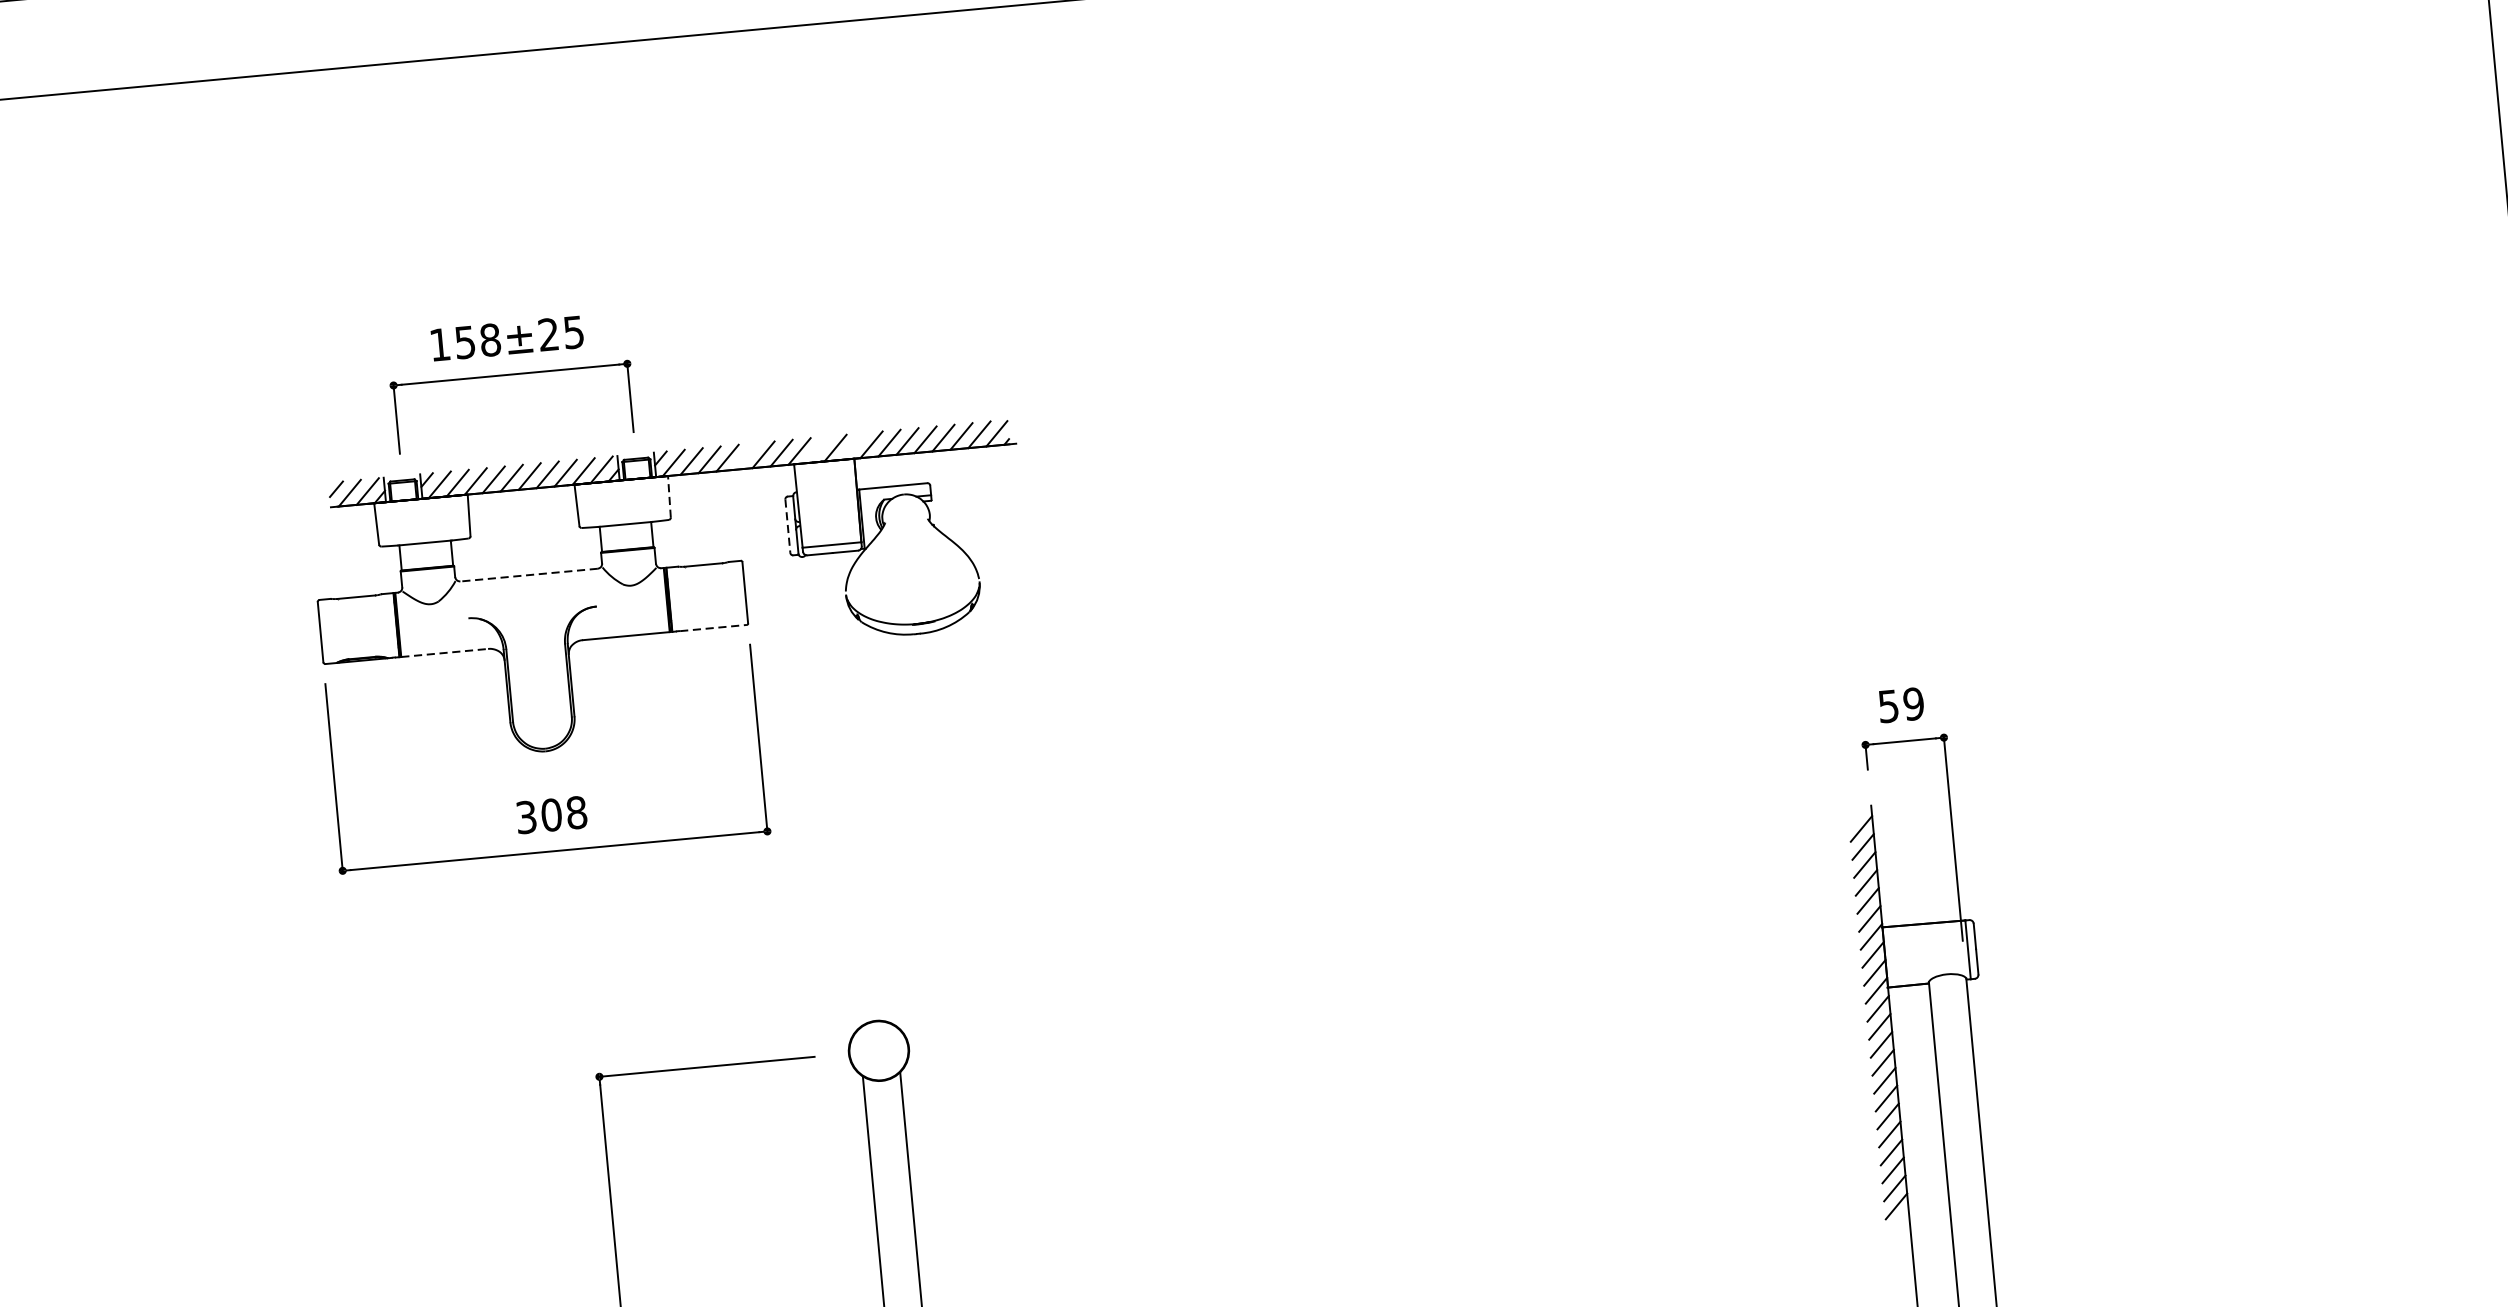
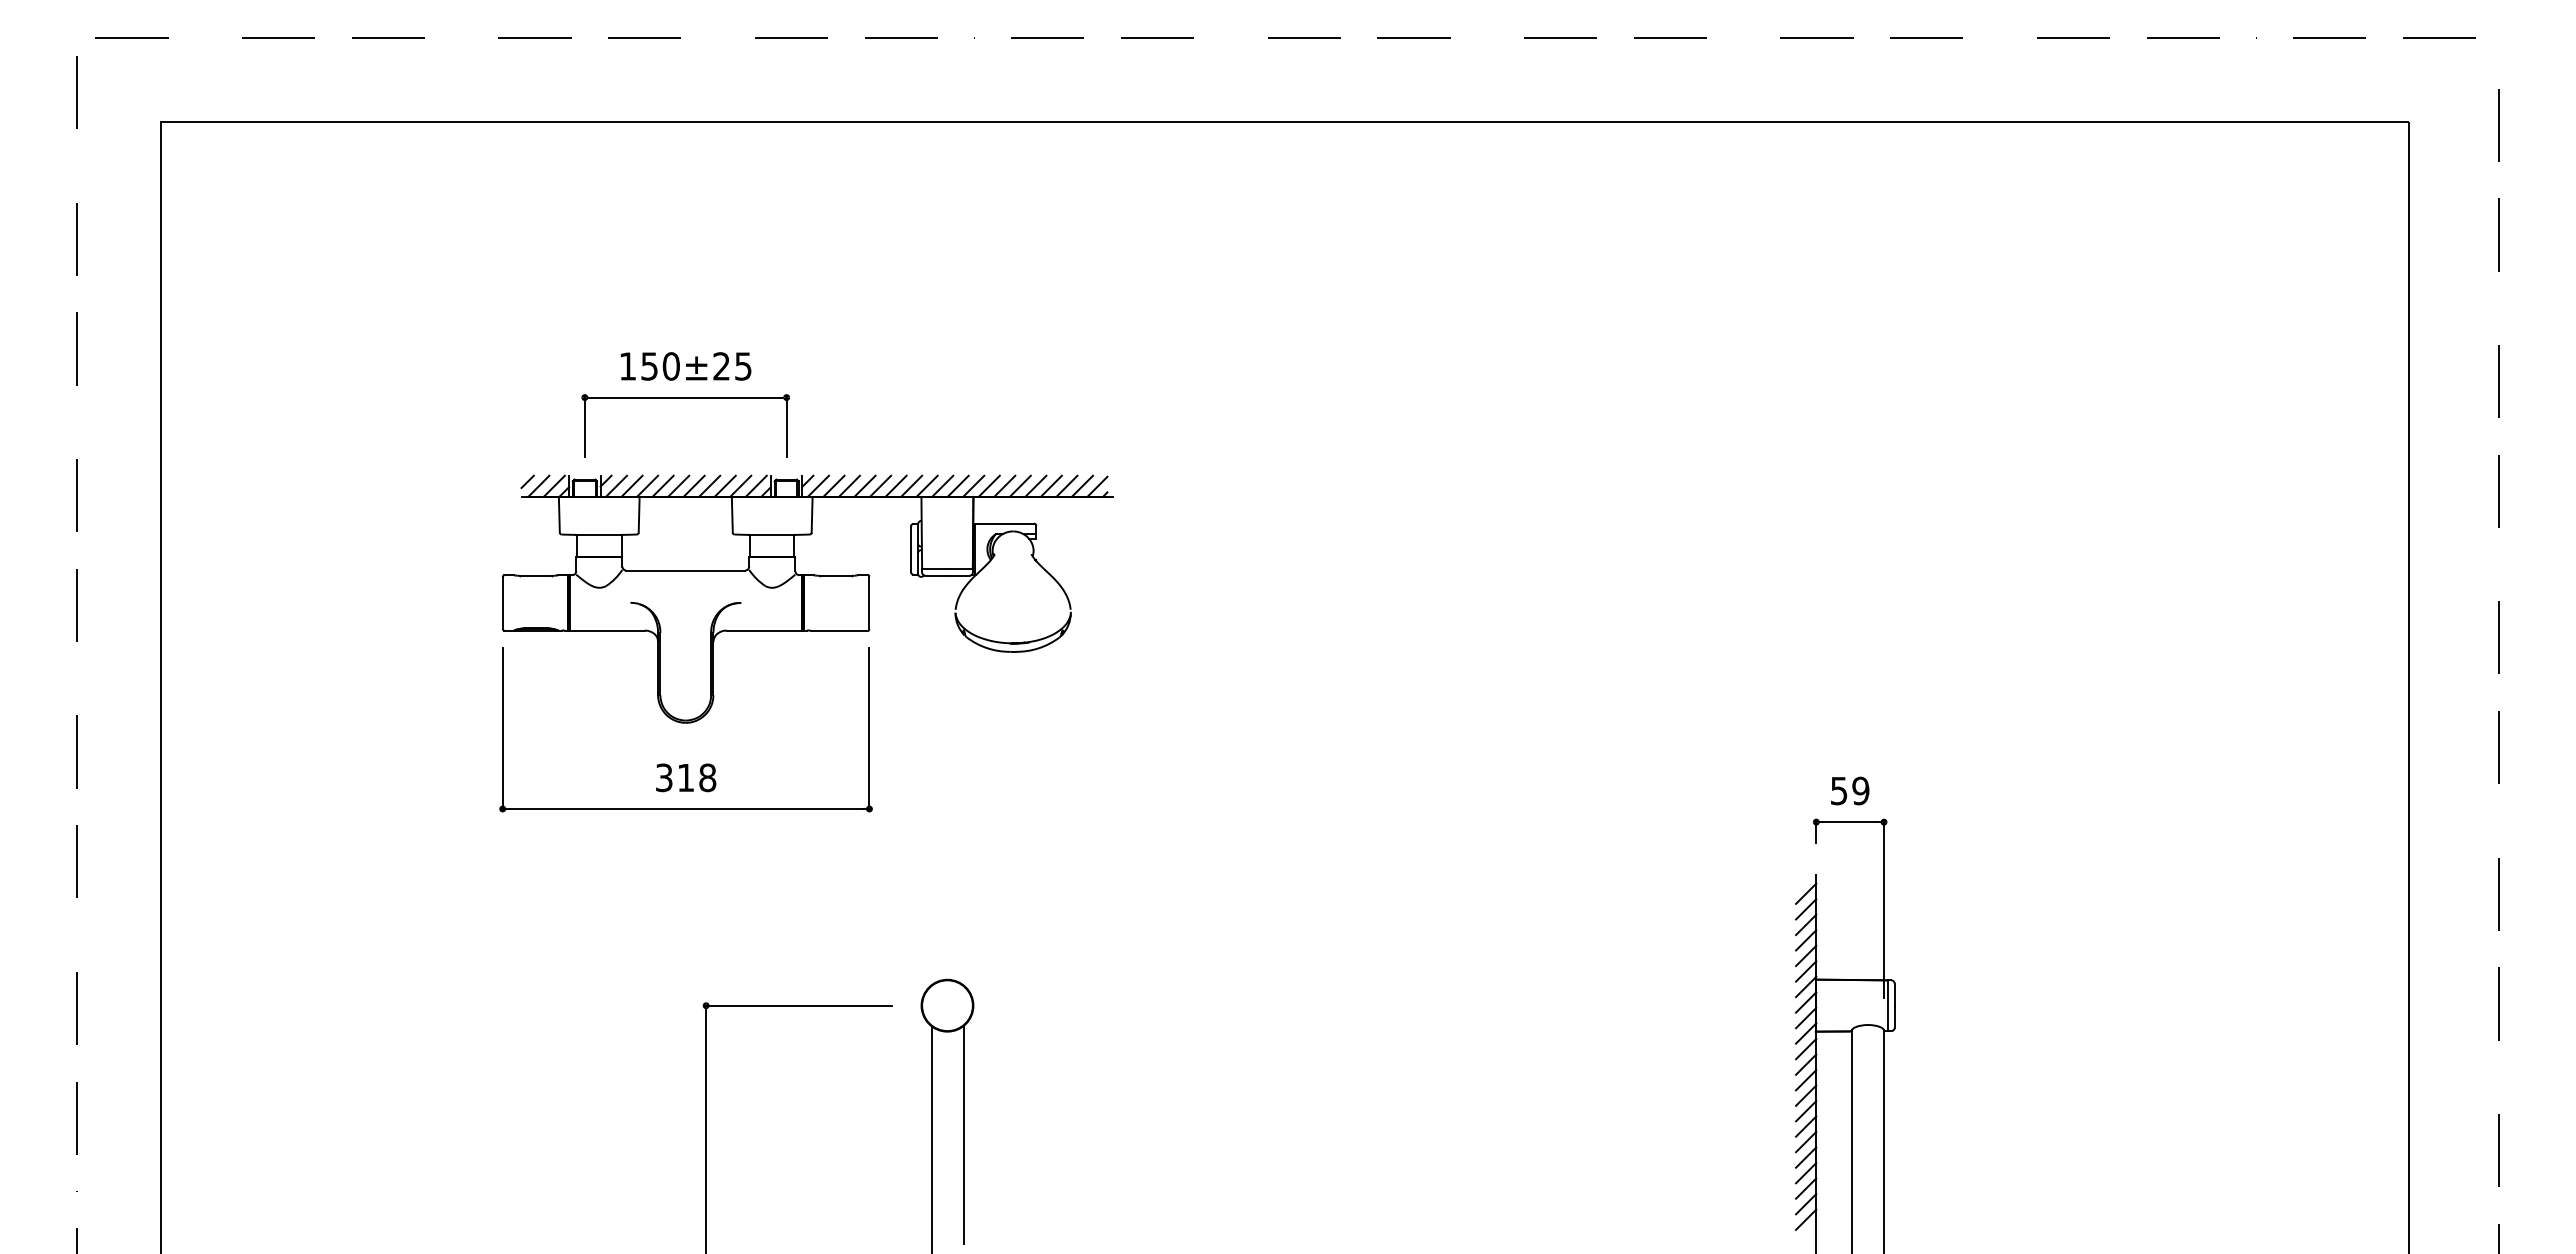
text: (489, 340) -> (670, 366), 158±25 -> 150±25
line: (853, 445) -> (973, 485), added
line: (817, 448) -> (942, 485), added
line: (745, 455) -> (880, 485), added
line: (669, 497) -> (812, 515), dashed -> solid
line: (788, 526) -> (911, 549), dashed -> solid
line: (528, 574) -> (685, 570), dashed -> solid
line: (713, 627) -> (839, 630), dashed -> solid
line: (444, 652) -> (607, 630), dashed -> solid
text: (550, 814) -> (685, 777), 308 -> 318

